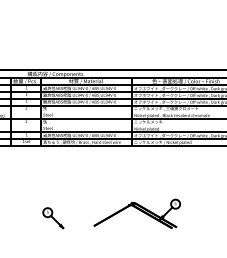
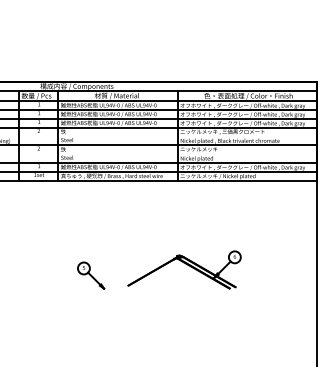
part: (53, 218) -> (91, 275), moved

